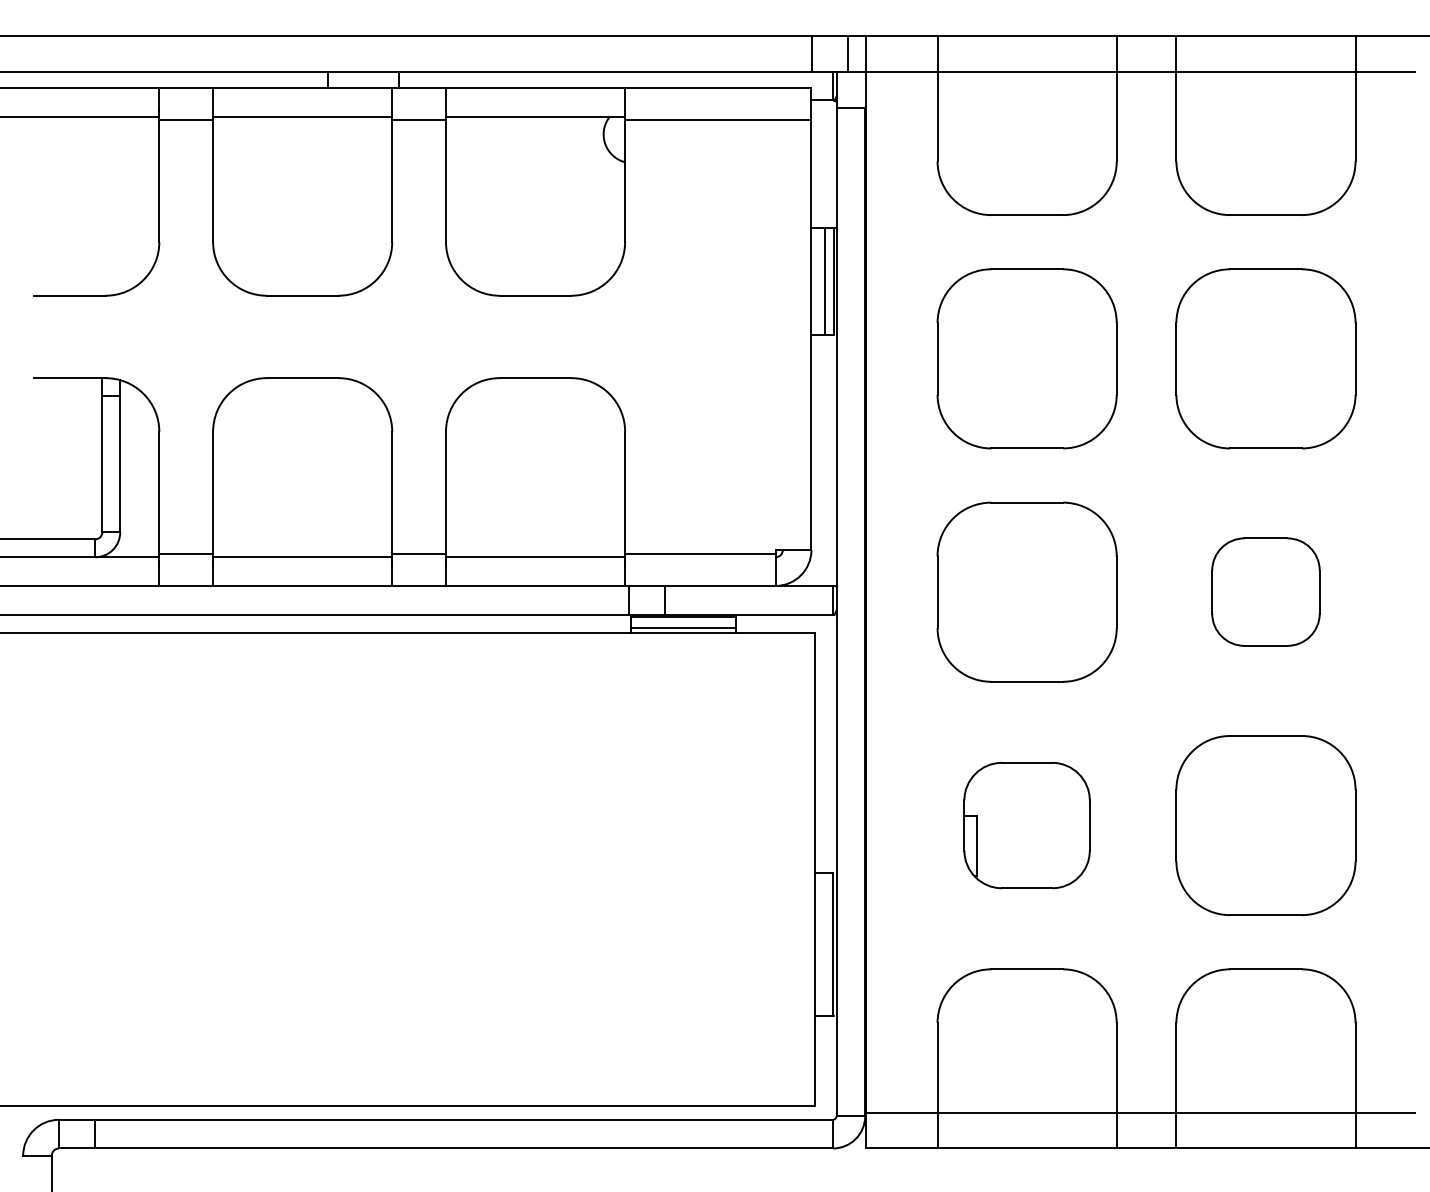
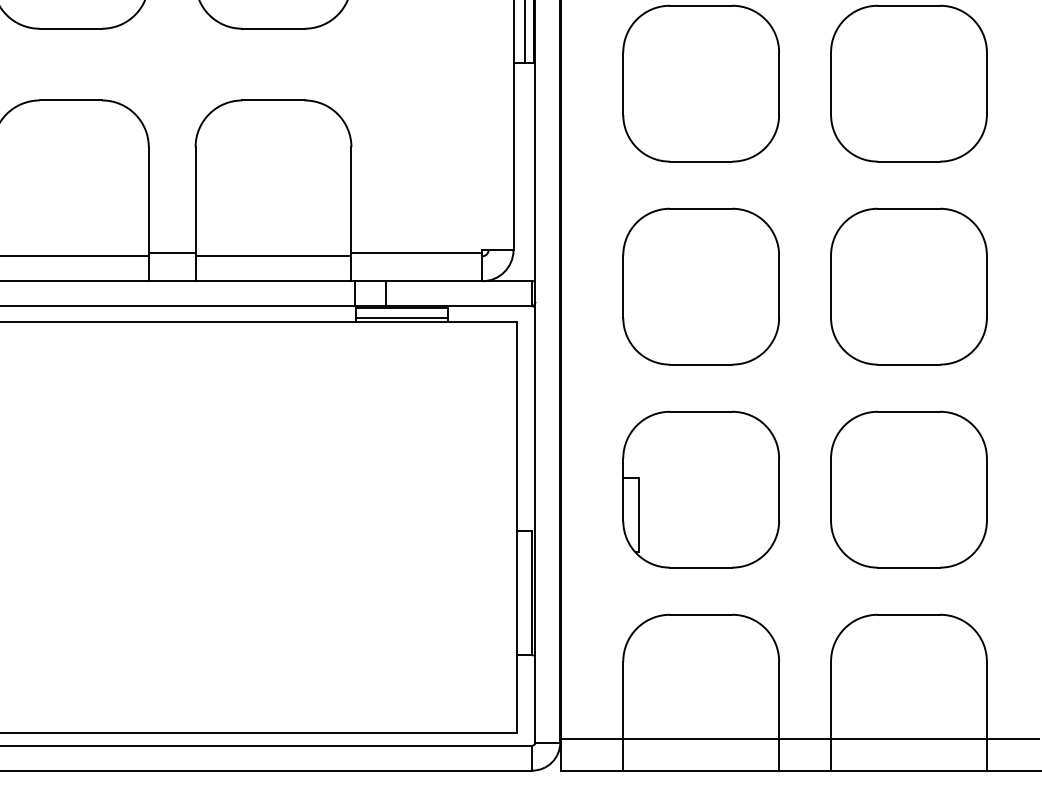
part: (1265, 591) -> (908, 286), size x1.67
part: (1026, 825) -> (700, 489), size x1.43

